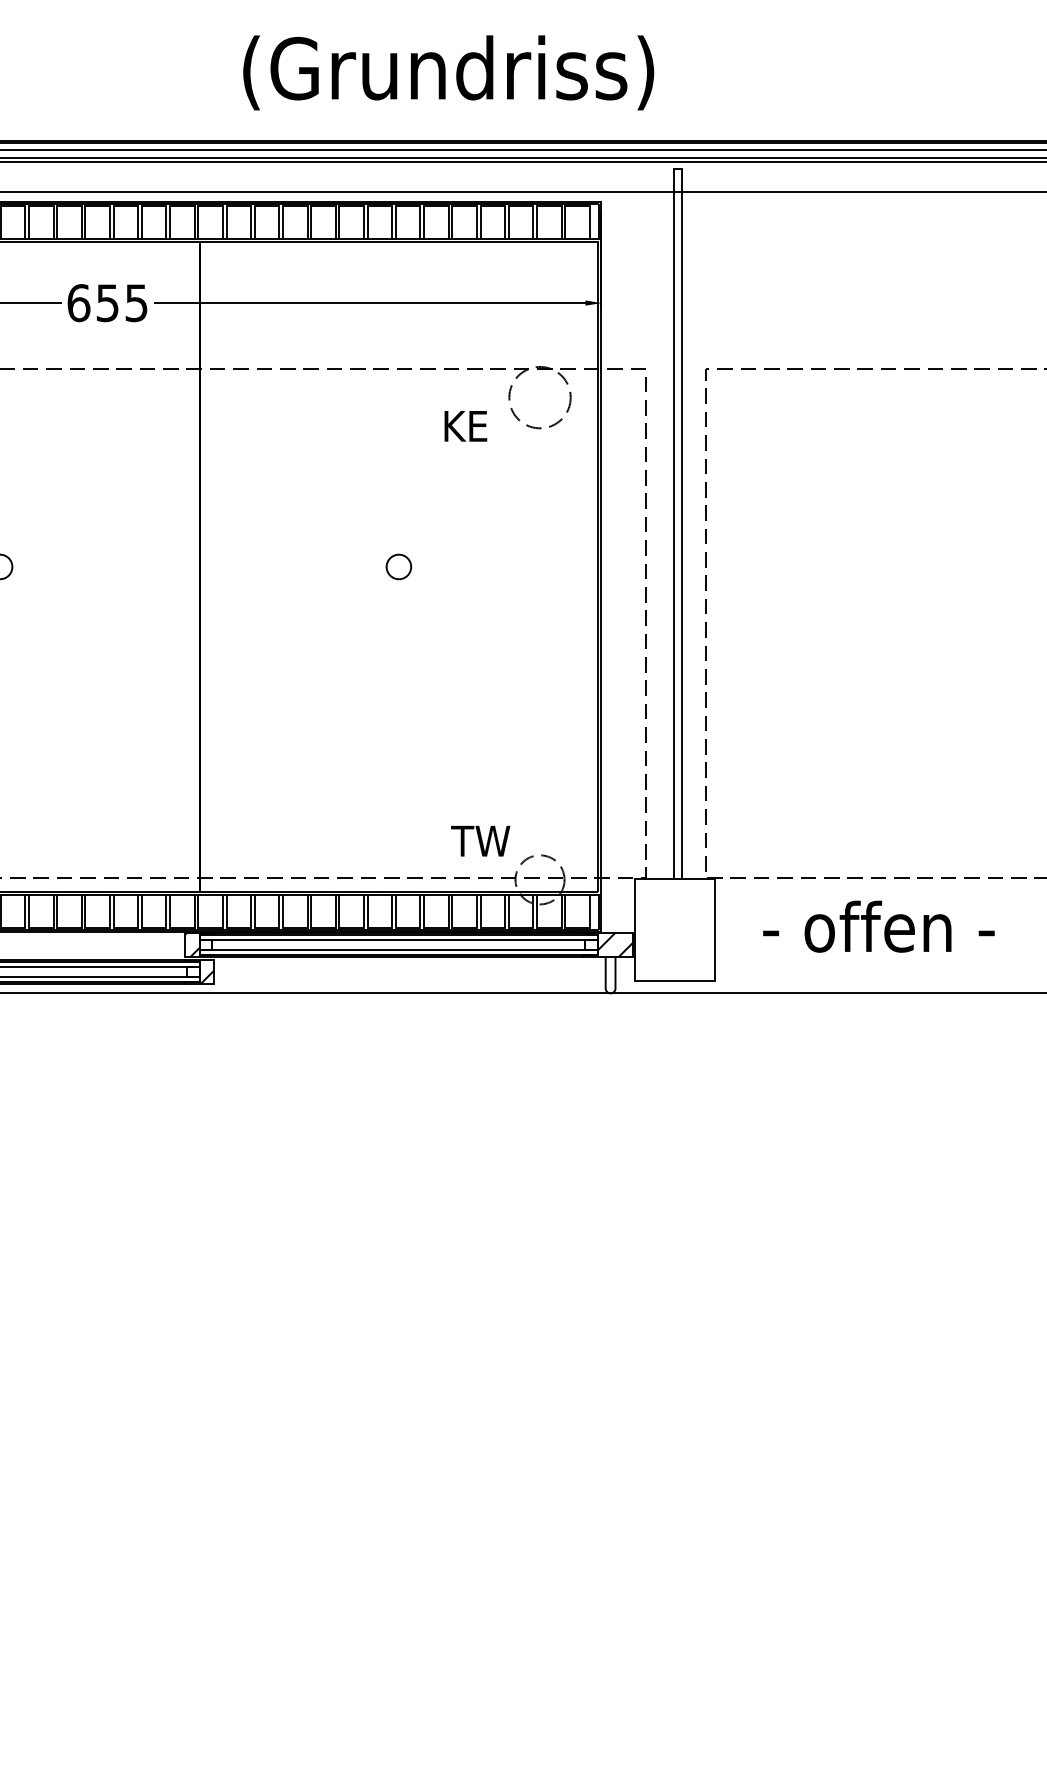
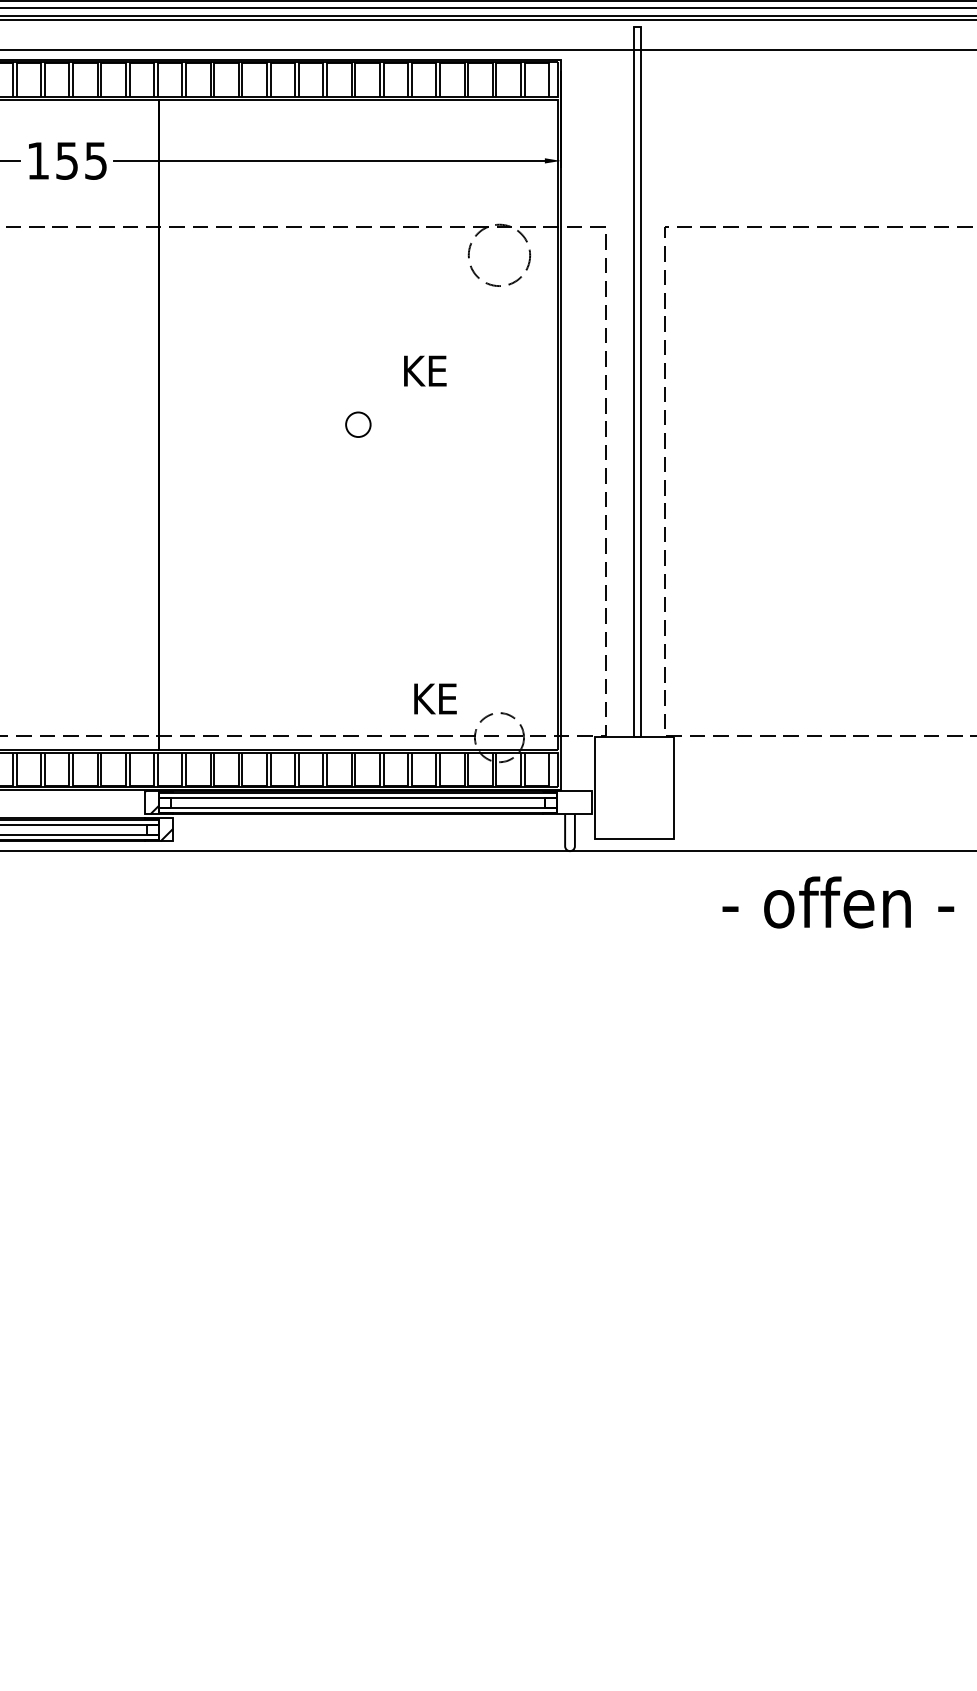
text: (78, 303) -> (37, 161), 655 -> 155
text: (465, 426) -> (424, 371), moved
text: (480, 840) -> (439, 698), TW -> KE
text: (878, 926) -> (837, 902), moved
hatch: (614, 944) -> (573, 802), removed

